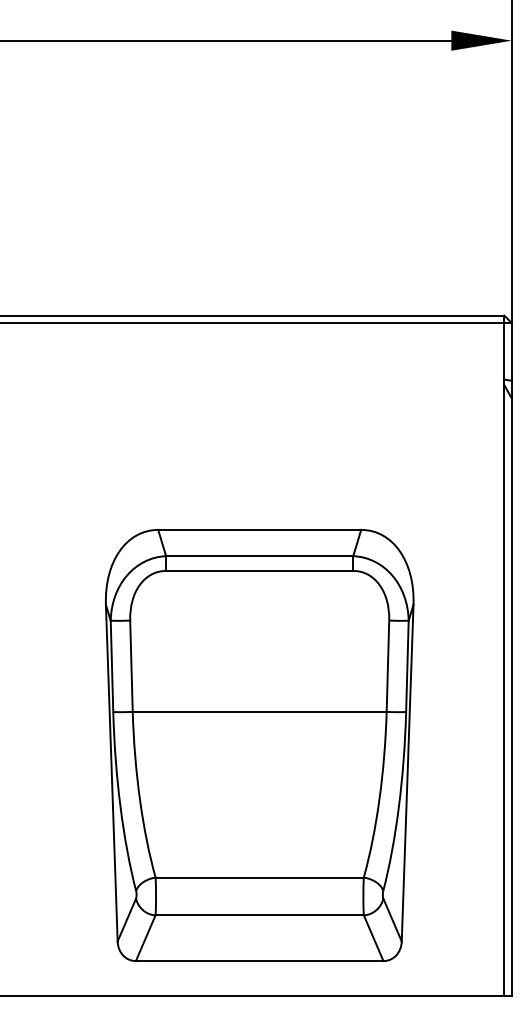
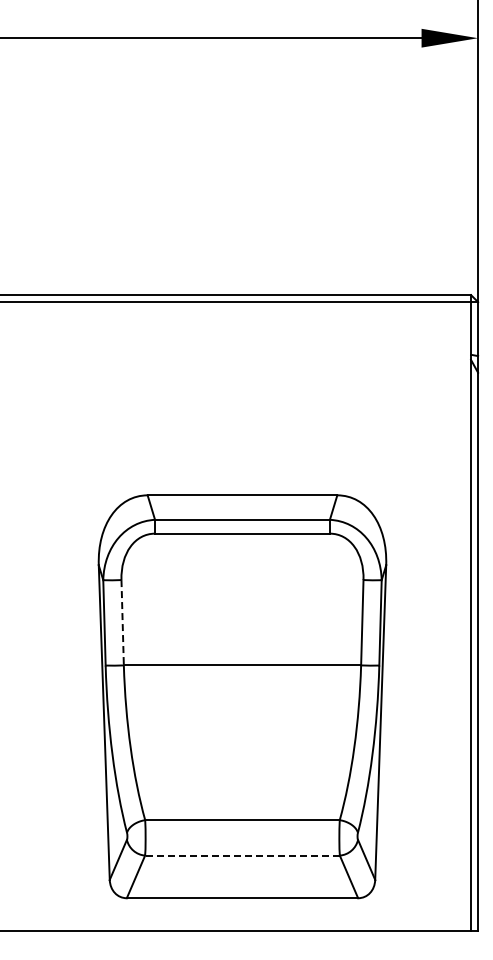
line: (131, 666) -> (122, 622), solid -> dashed
line: (258, 915) -> (241, 855), solid -> dashed

